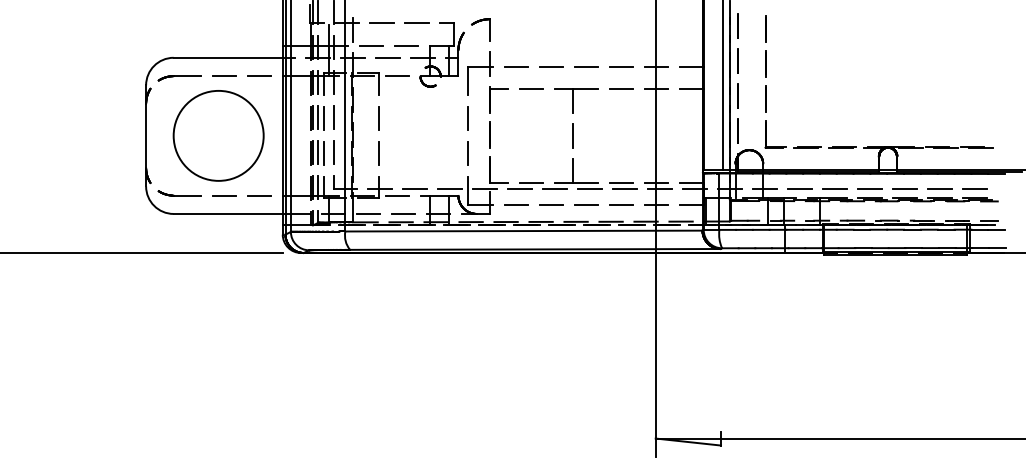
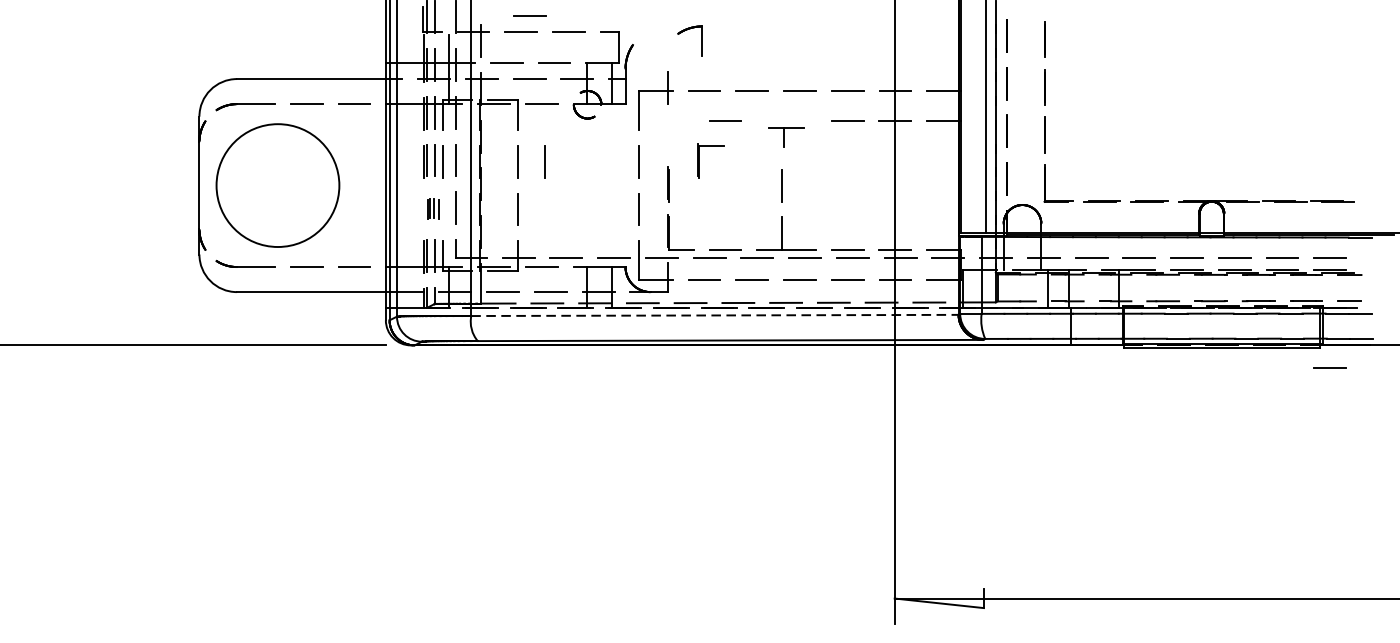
line: (387, 11) -> (528, 15), added
part: (479, 22) -> (688, 30), moved
part: (490, 99) -> (699, 160), moved
part: (576, 100) -> (786, 137), size x0.6
line: (398, 118) -> (543, 161), added
circle: (218, 135) -> (277, 185), moved
part: (317, 152) -> (433, 208), size x0.6
line: (523, 231) -> (714, 316), solid -> dashed
line: (974, 269) -> (1329, 367), added

